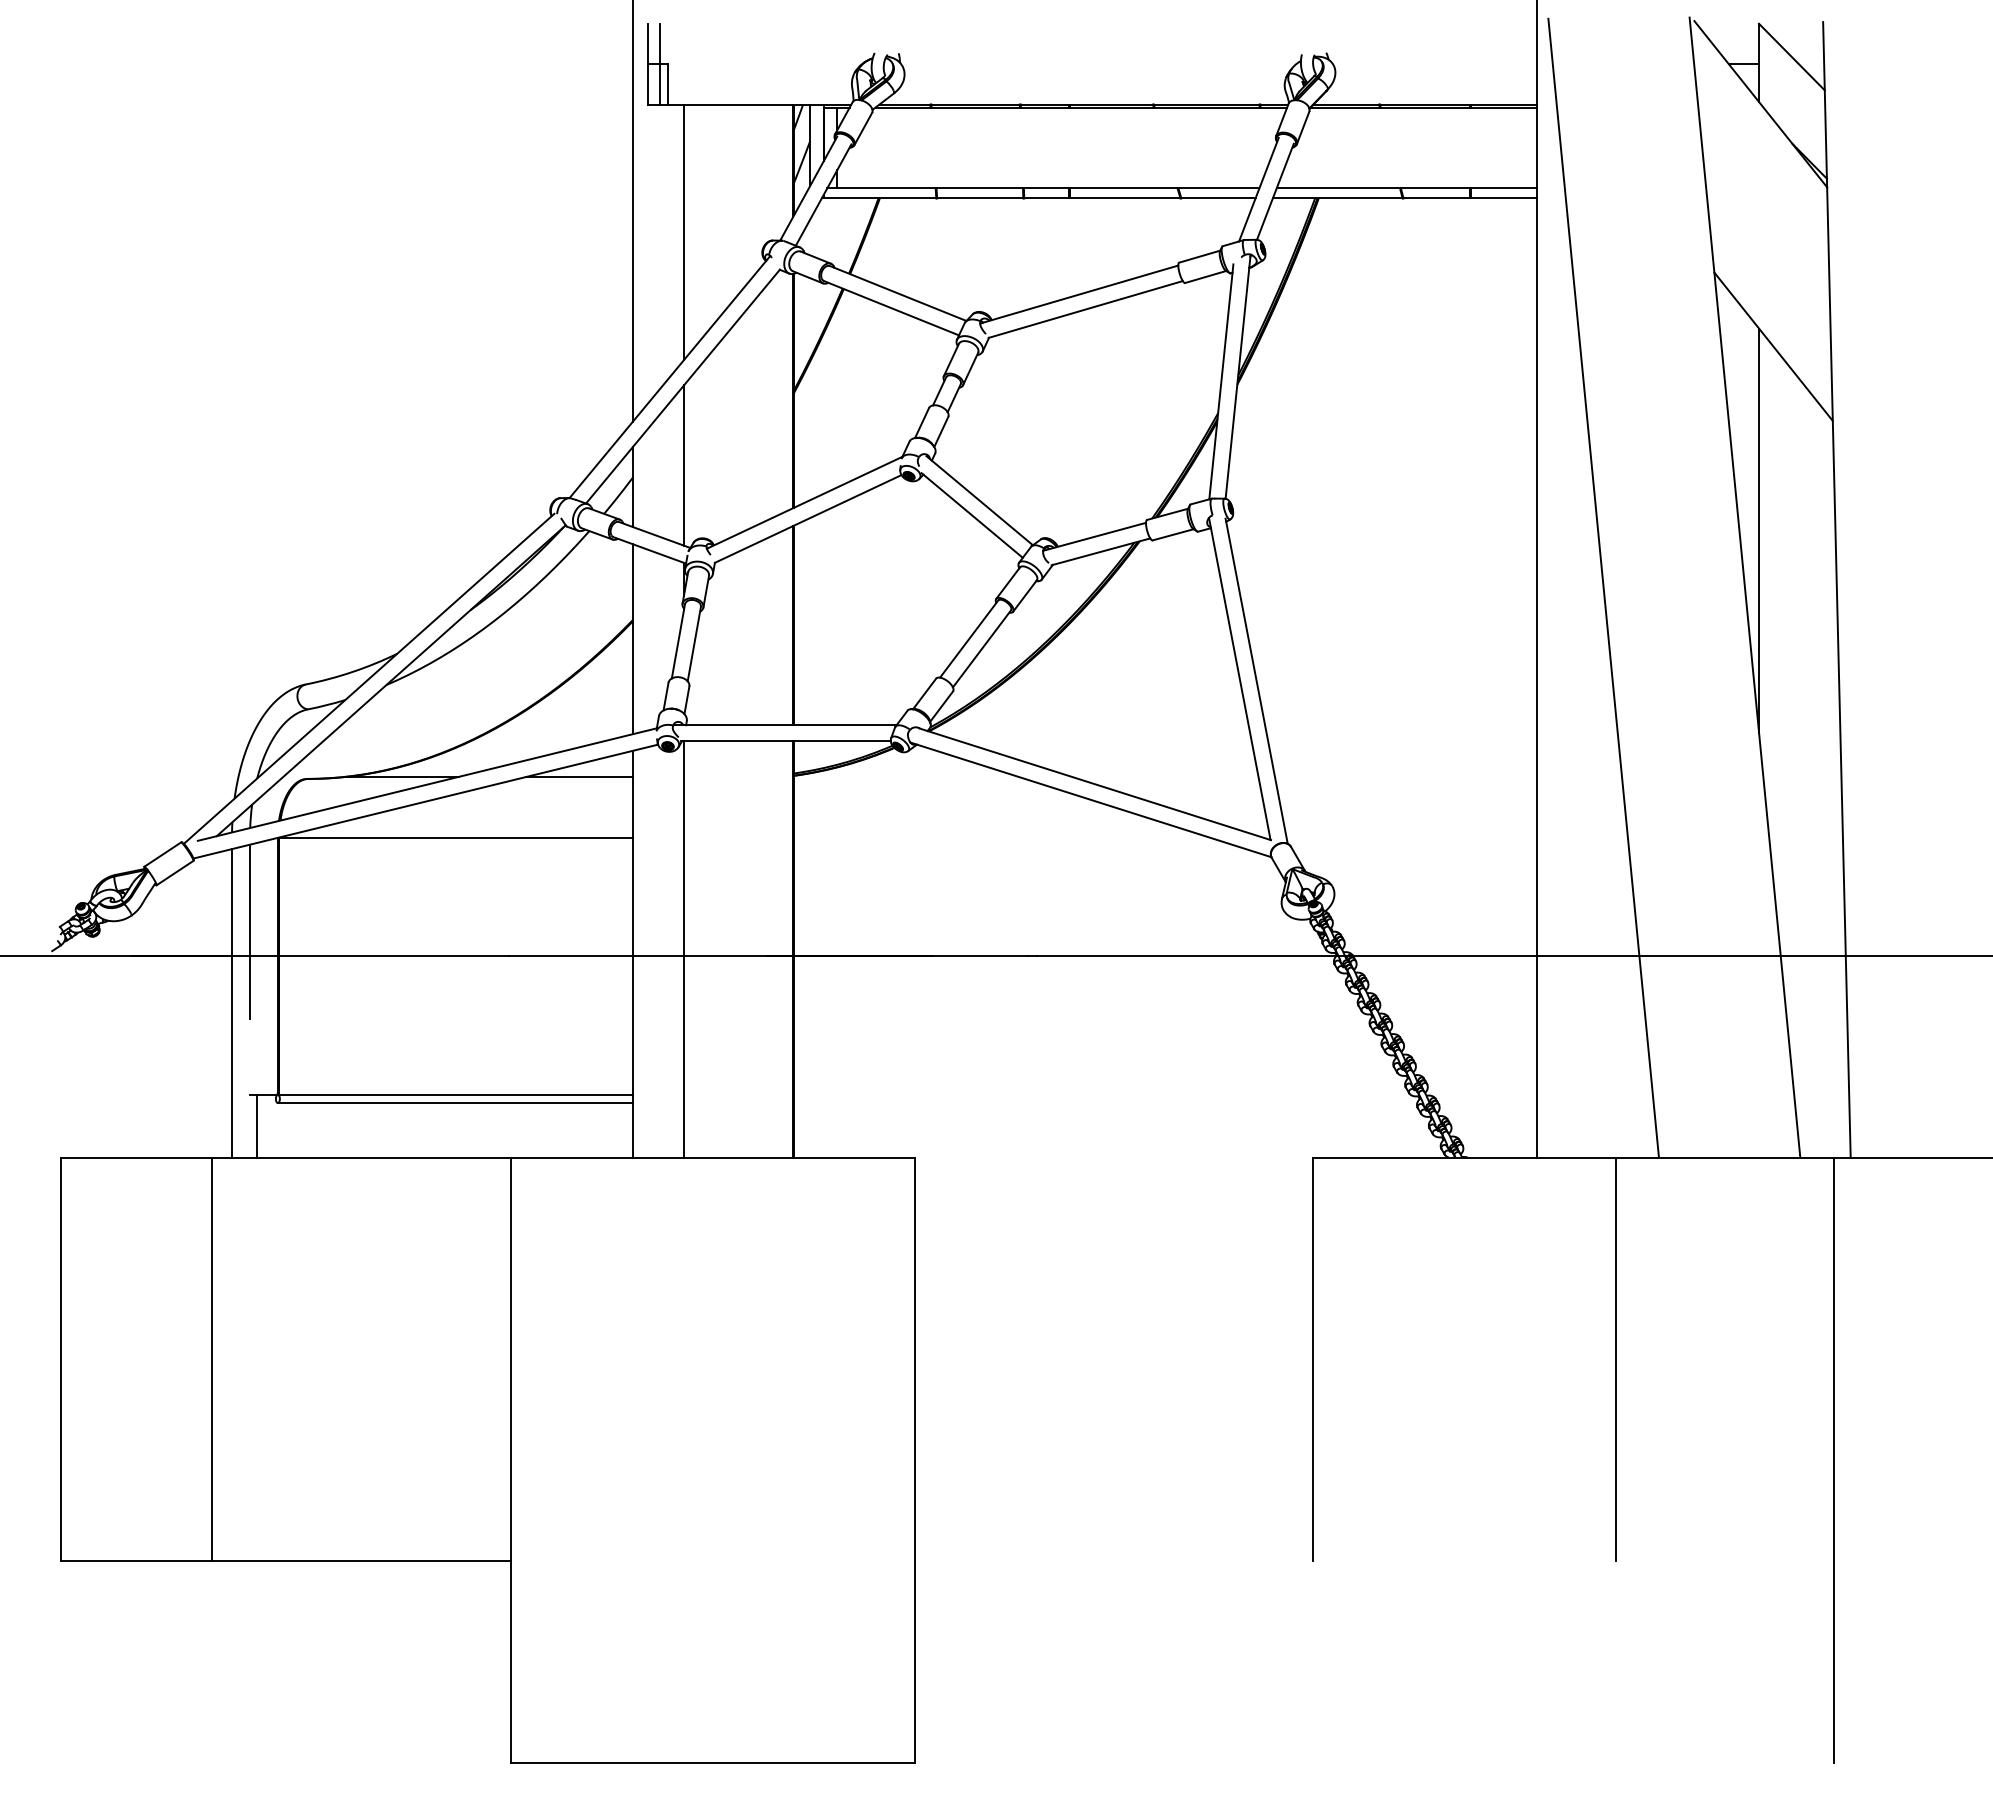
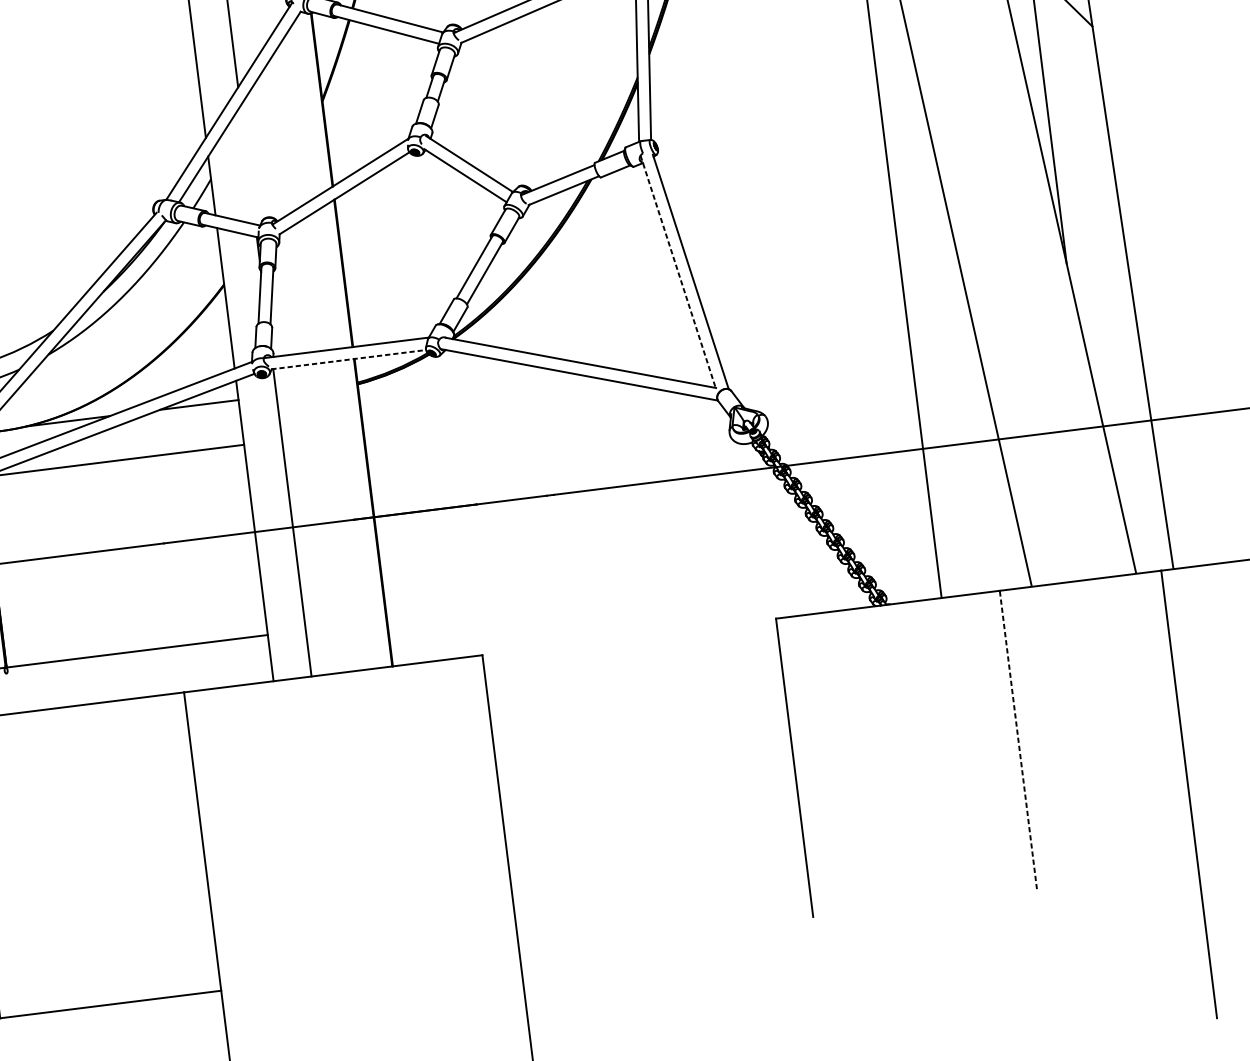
line: (684, 465) -> (248, 165), removed
line: (1239, 679) -> (677, 272), solid -> dashed
line: (786, 741) -> (349, 359), solid -> dashed
line: (454, 1103) -> (137, 657), removed
line: (1615, 1359) -> (1018, 740), solid -> dashed

